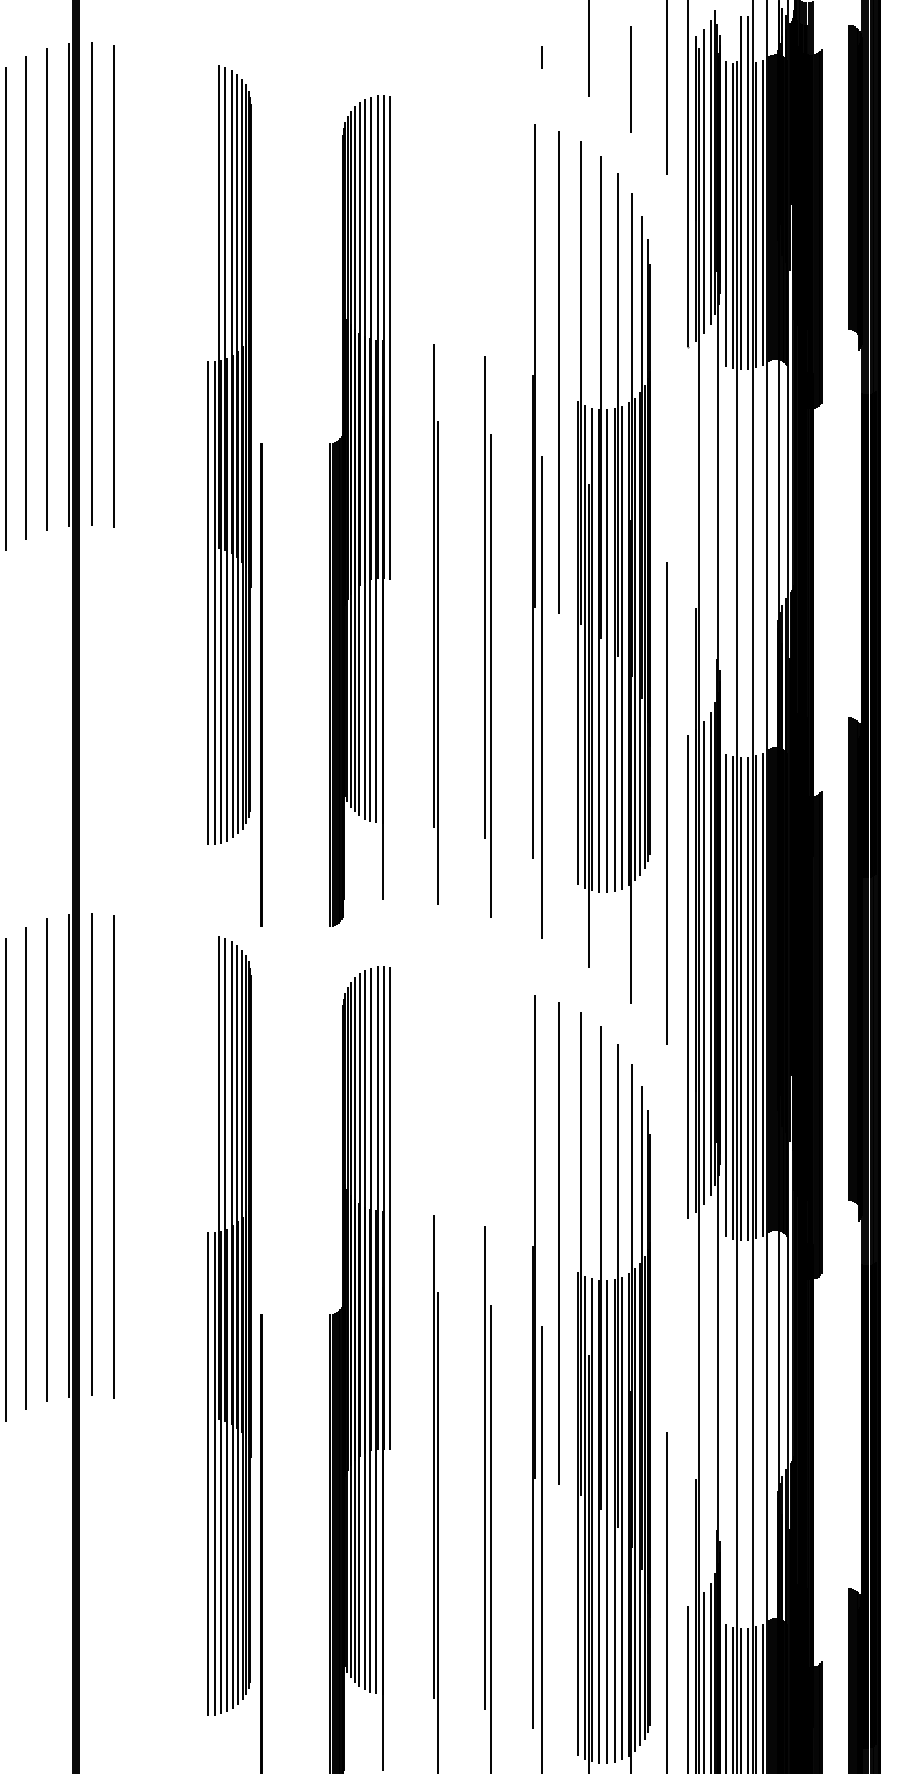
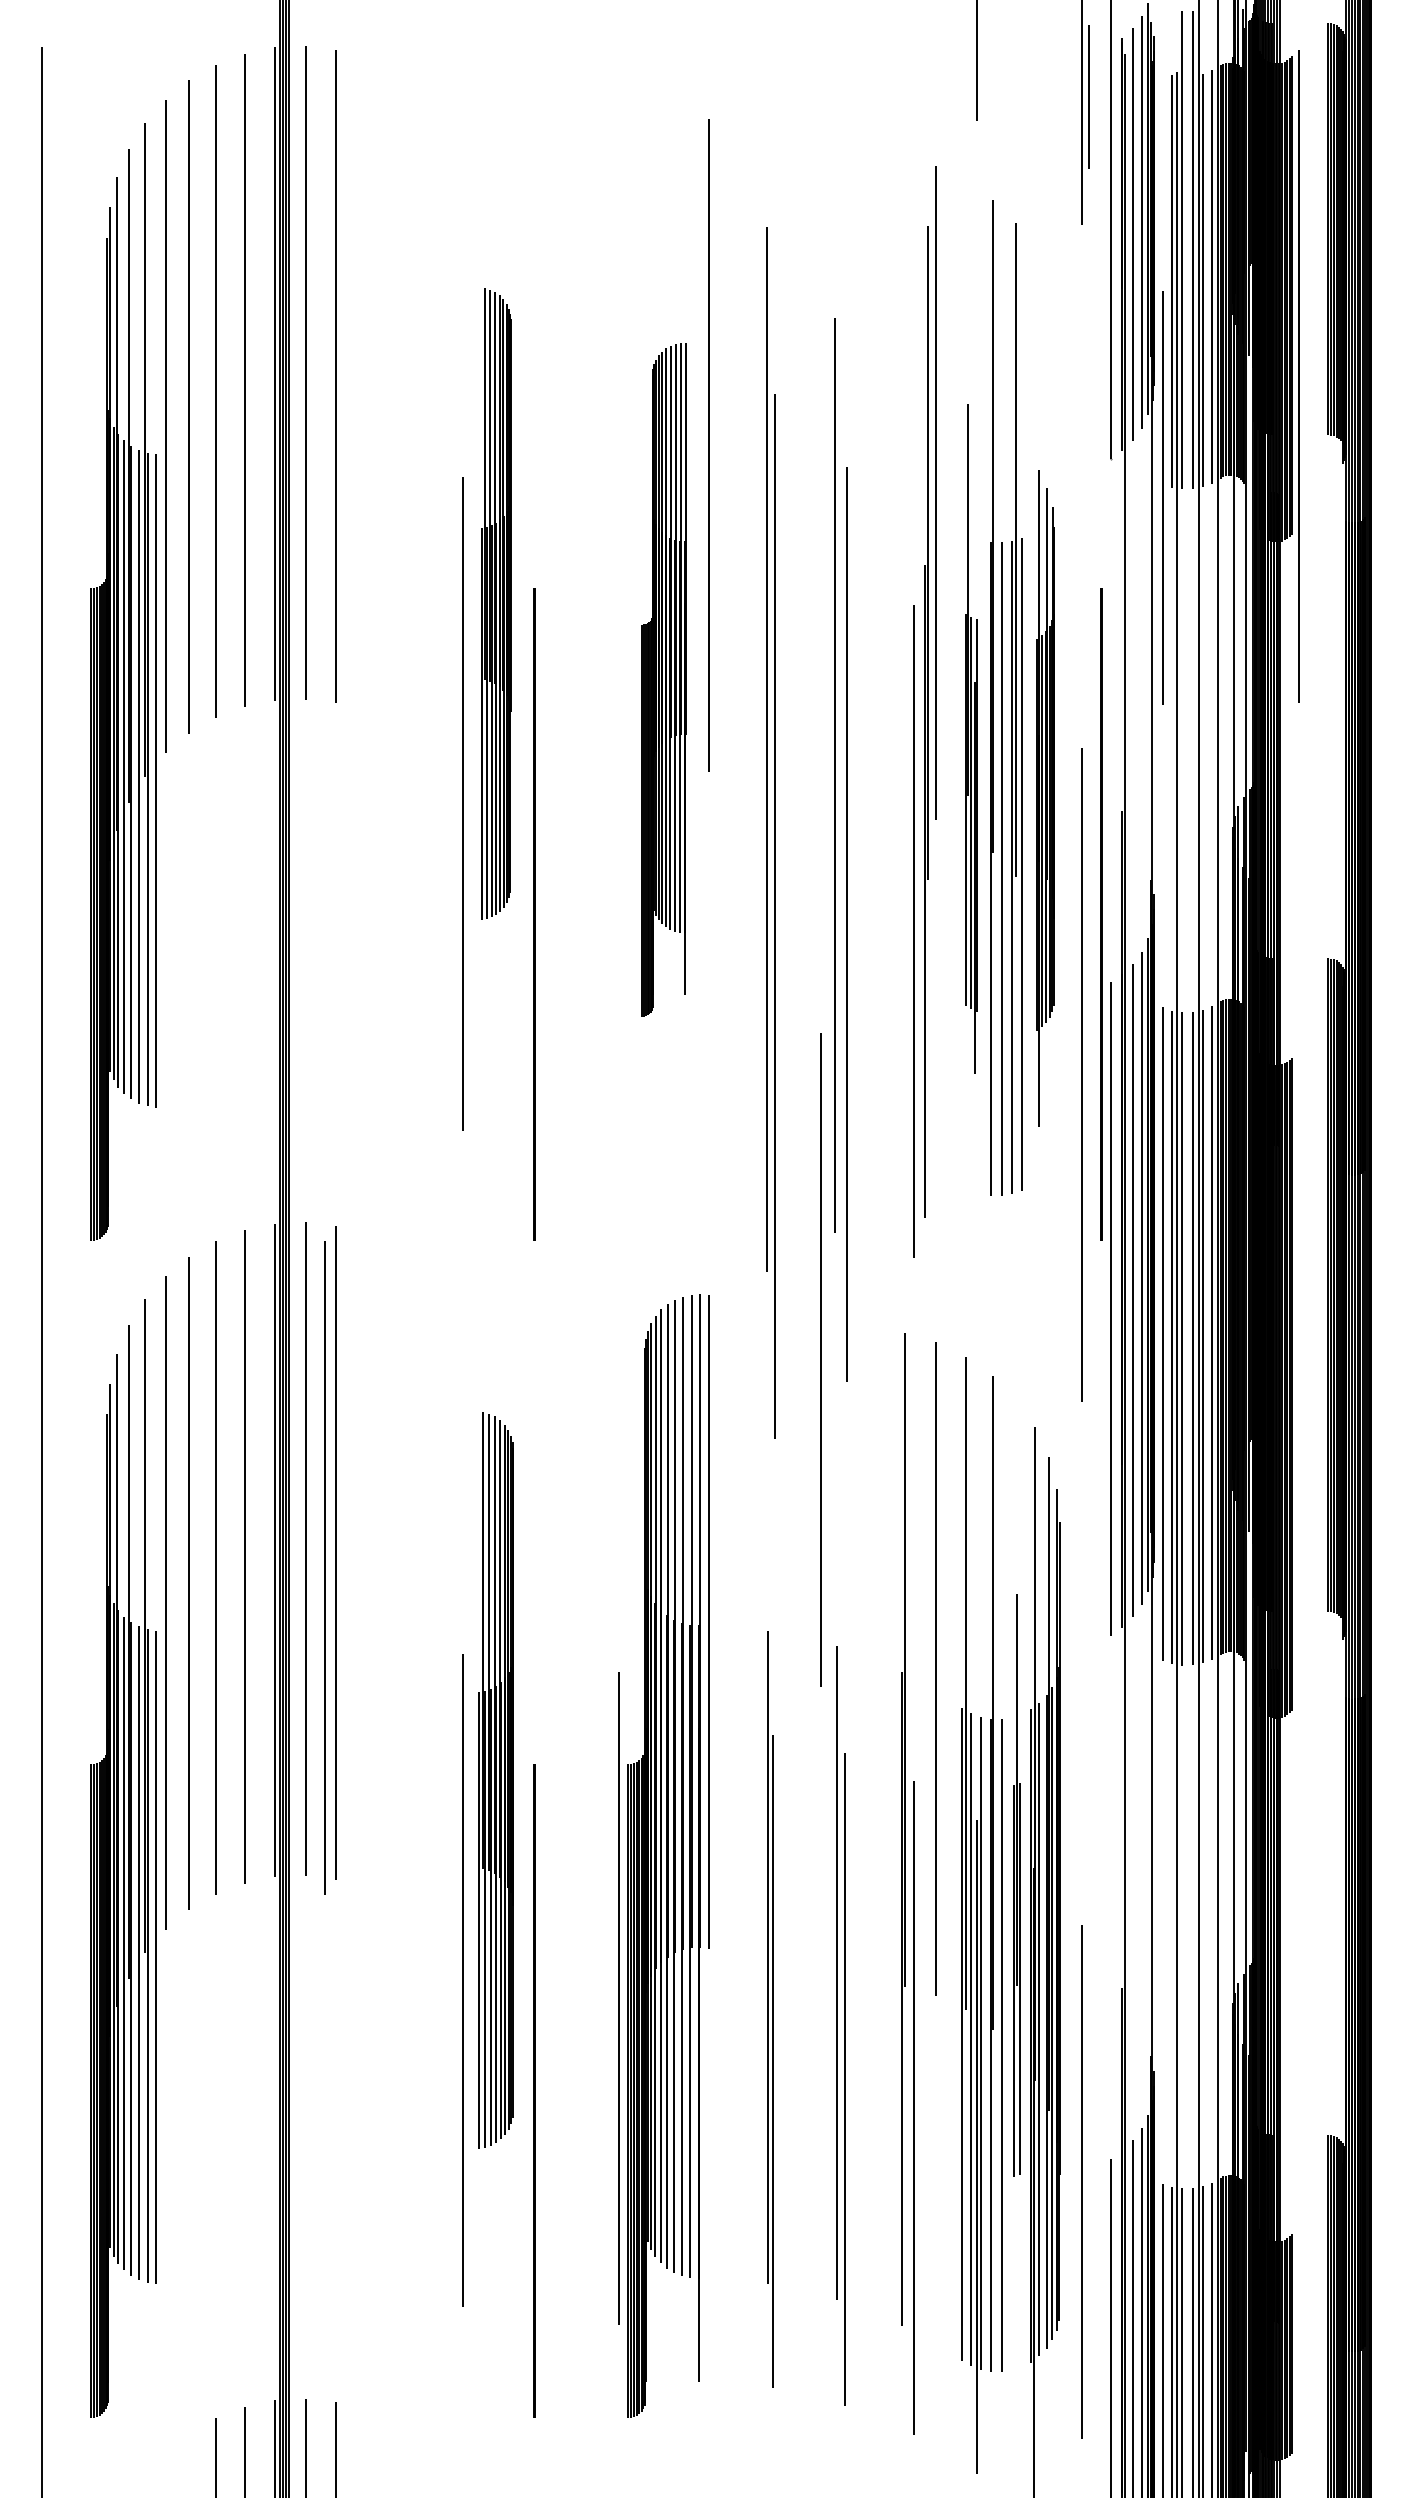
line: (541, 57) -> (913, 66), removed
line: (630, 79) -> (1088, 96), moved
line: (726, 213) -> (1162, 497), moved
line: (826, 286) -> (1298, 376), added
part: (232, 454) -> (495, 603), size x0.6
part: (534, 490) -> (926, 721), moved
part: (356, 510) -> (663, 679), size x0.6
part: (584, 554) -> (971, 738), size x0.6
part: (639, 598) -> (1045, 798), size x0.6
part: (435, 624) -> (770, 832), size x1.6
part: (487, 636) -> (840, 849), size x1.4
line: (680, 684) -> (1101, 914), added
line: (472, 1014) -> (820, 1359), added
line: (105, 1168) -> (324, 1567), added
part: (232, 1325) -> (495, 1780), size x0.7
part: (617, 1403) -> (1016, 1885), size x0.6
line: (323, 1487) -> (618, 1998), added

